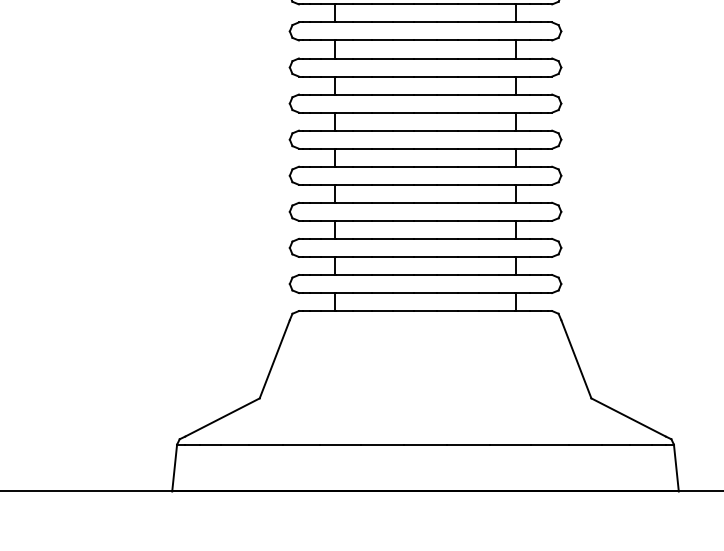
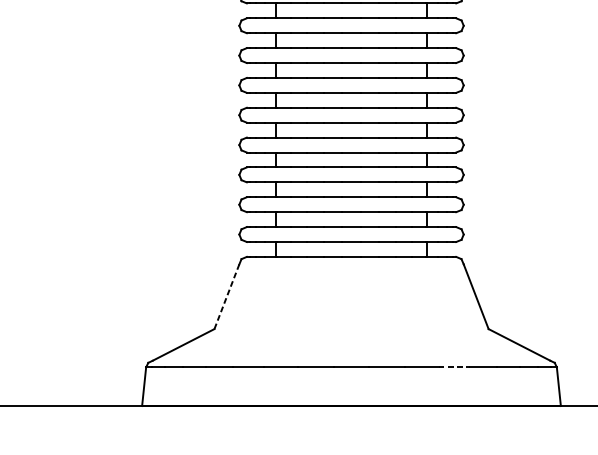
line: (274, 359) -> (226, 296), solid -> dashed
line: (549, 444) -> (453, 367), solid -> dashed

